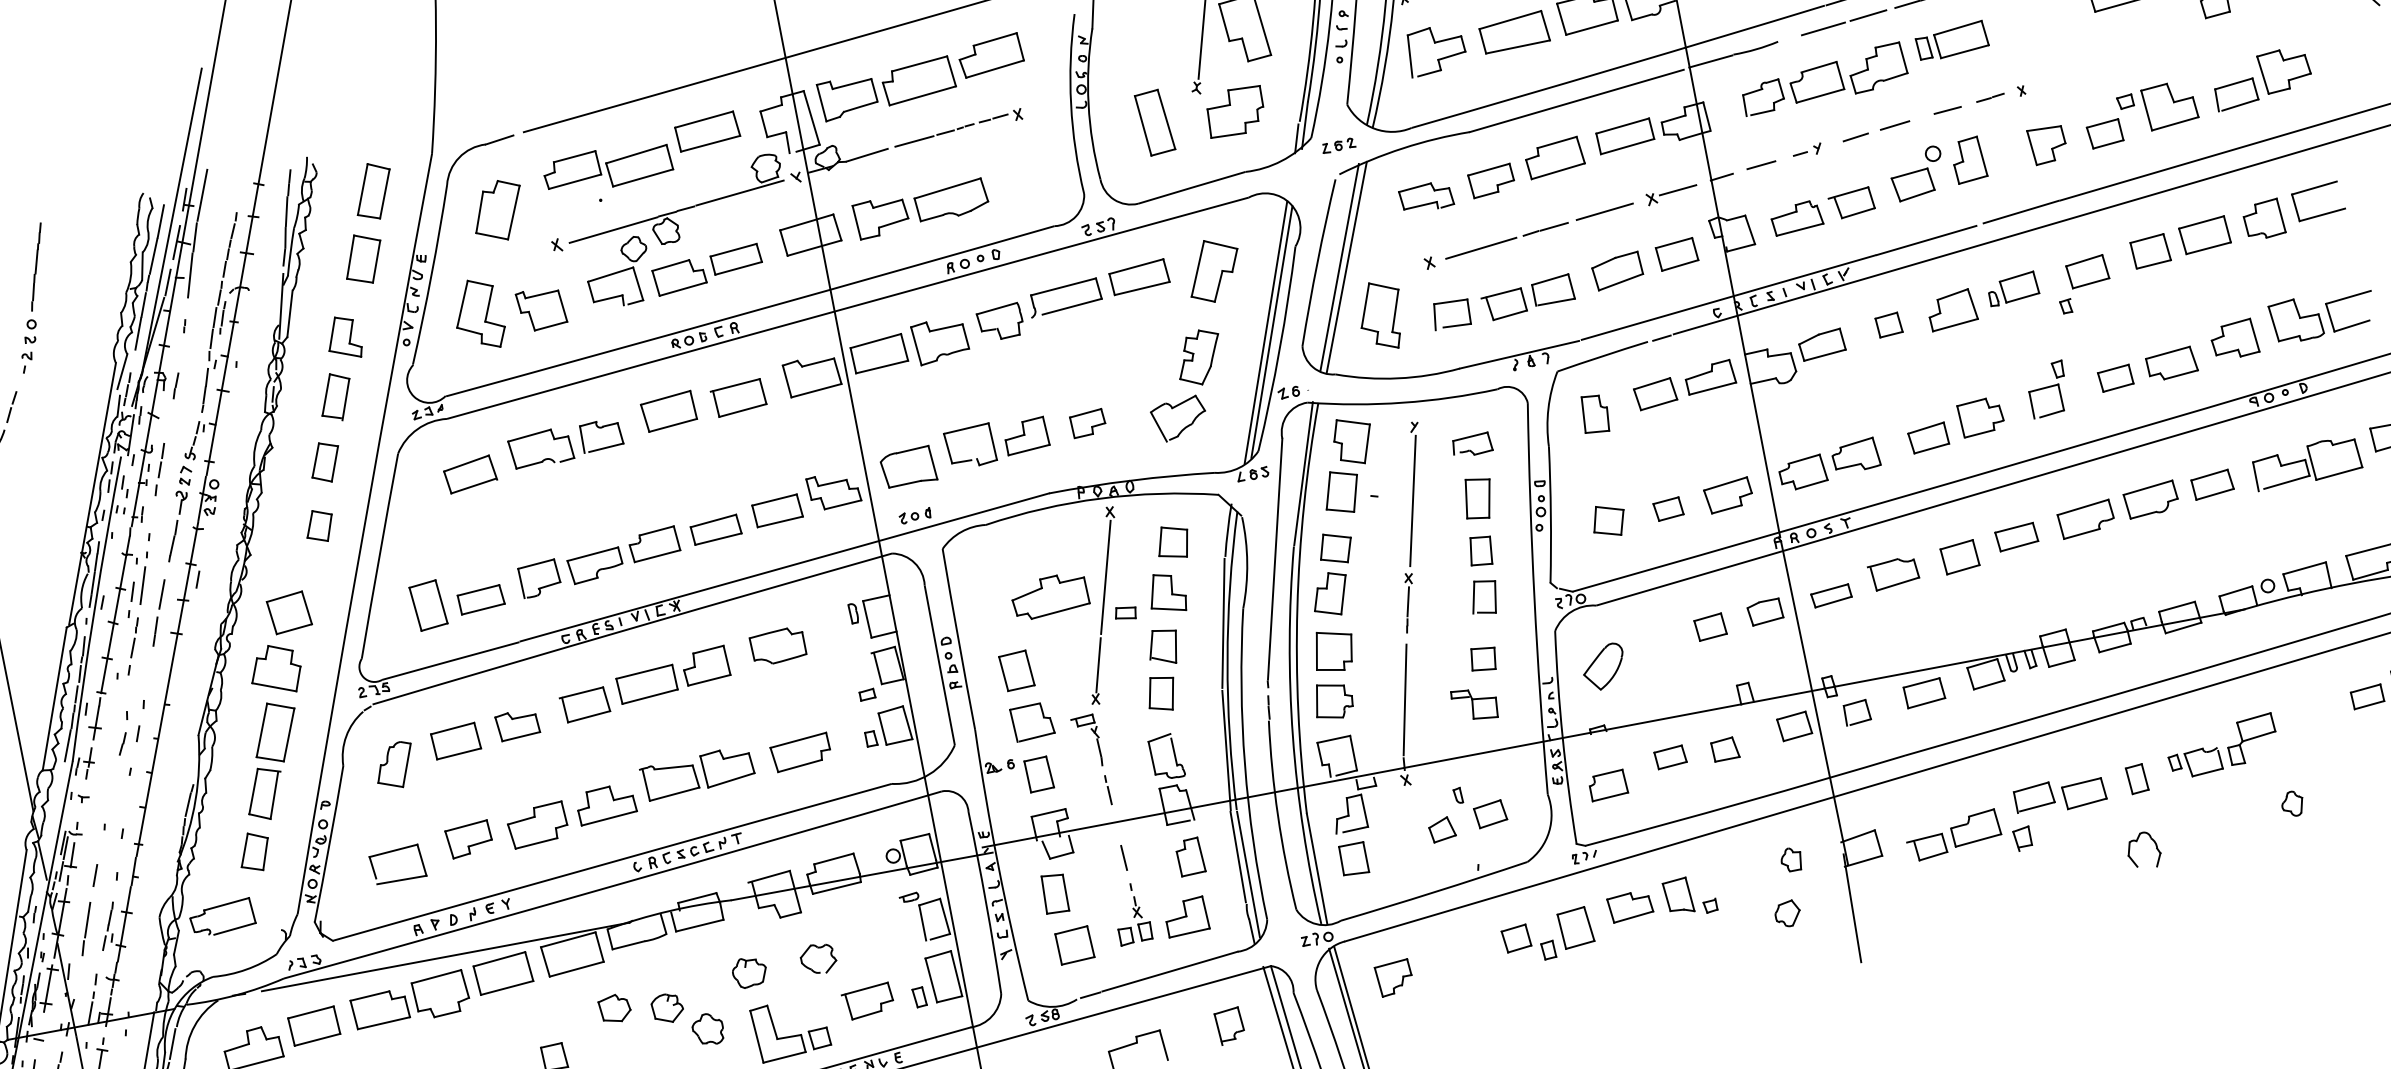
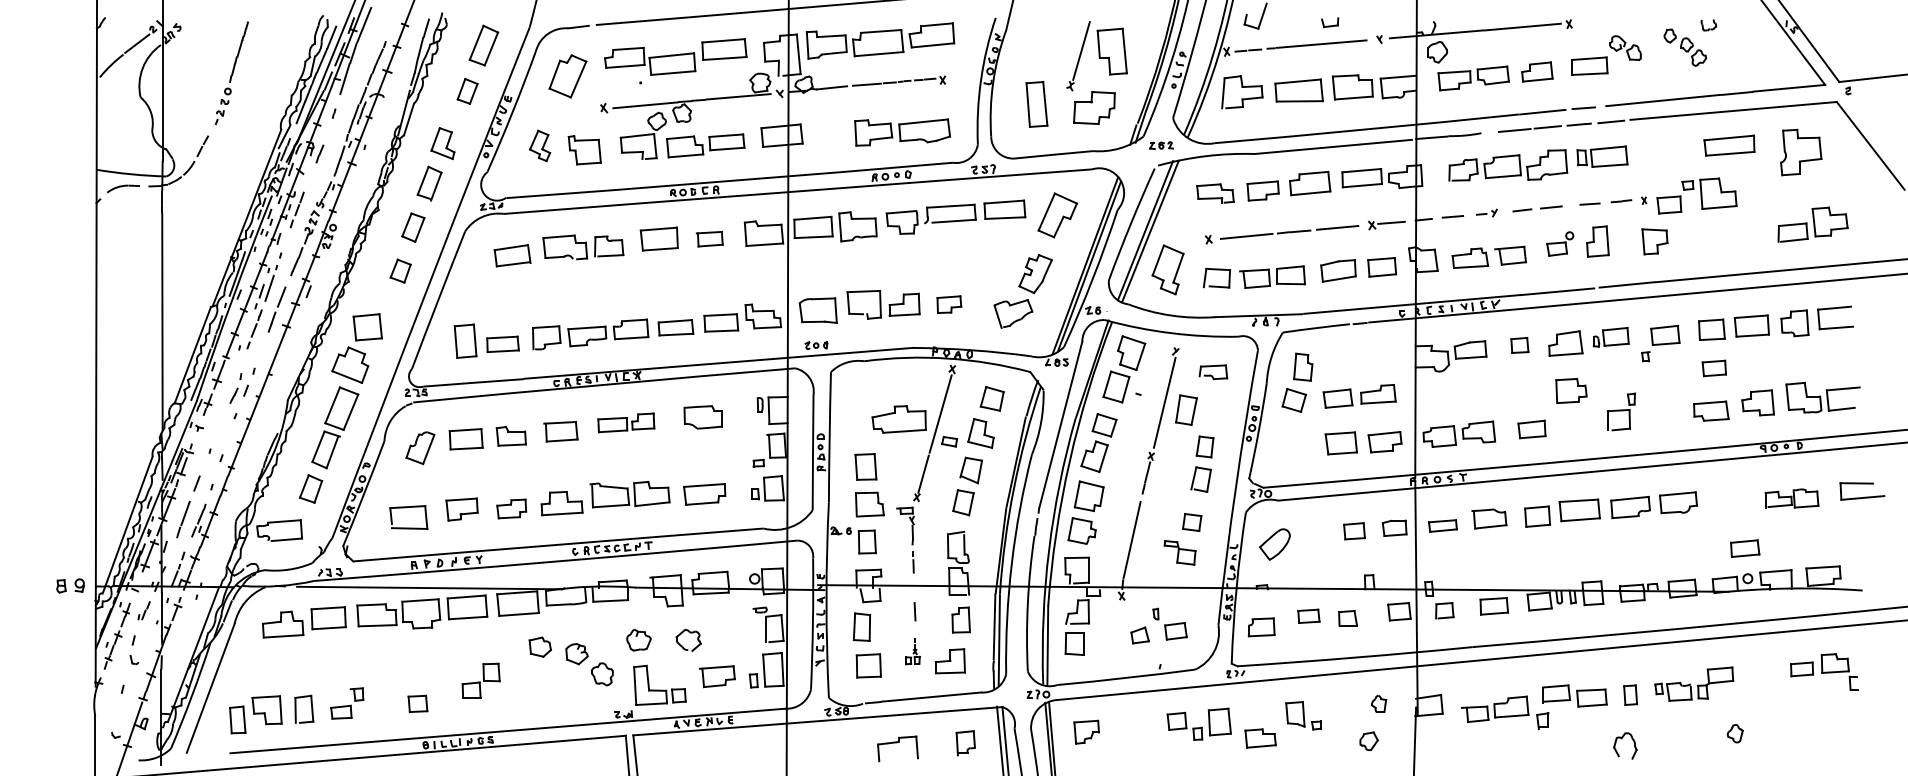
part: (2140, 113) -> (1696, 195), moved
part: (1916, 173) -> (1559, 243), size x0.7
part: (921, 208) -> (902, 132), moved
part: (363, 259) -> (467, 91), size x0.7
part: (477, 314) -> (539, 145), size x0.6
part: (2114, 378) -> (1713, 368), moved
part: (1684, 385) -> (1359, 396), moved
part: (738, 397) -> (709, 238), size x0.7
part: (1981, 416) -> (1571, 390), moved
part: (2306, 463) -> (1791, 498), size x0.7
part: (2212, 484) -> (1745, 548), moved
part: (1478, 497) -> (1186, 409), moved
part: (1668, 509) -> (1341, 443), size x1.6
part: (1609, 520) -> (1294, 400), moved
part: (2016, 537) -> (1579, 510), size x1.4
part: (673, 674) -> (626, 422), size x0.7
part: (537, 824) -> (511, 508), size x0.7
part: (1630, 906) -> (1260, 738), moved
part: (1131, 913) -> (912, 651), size x0.6

